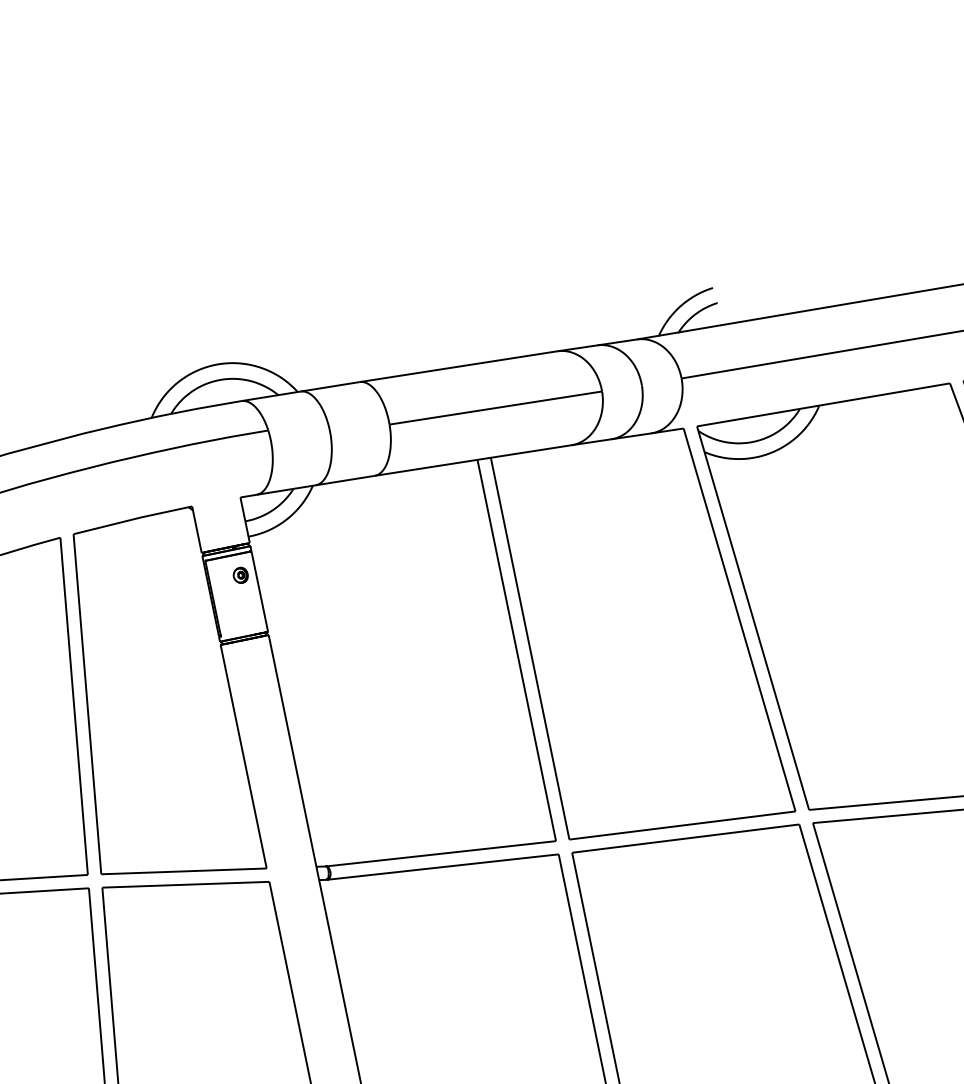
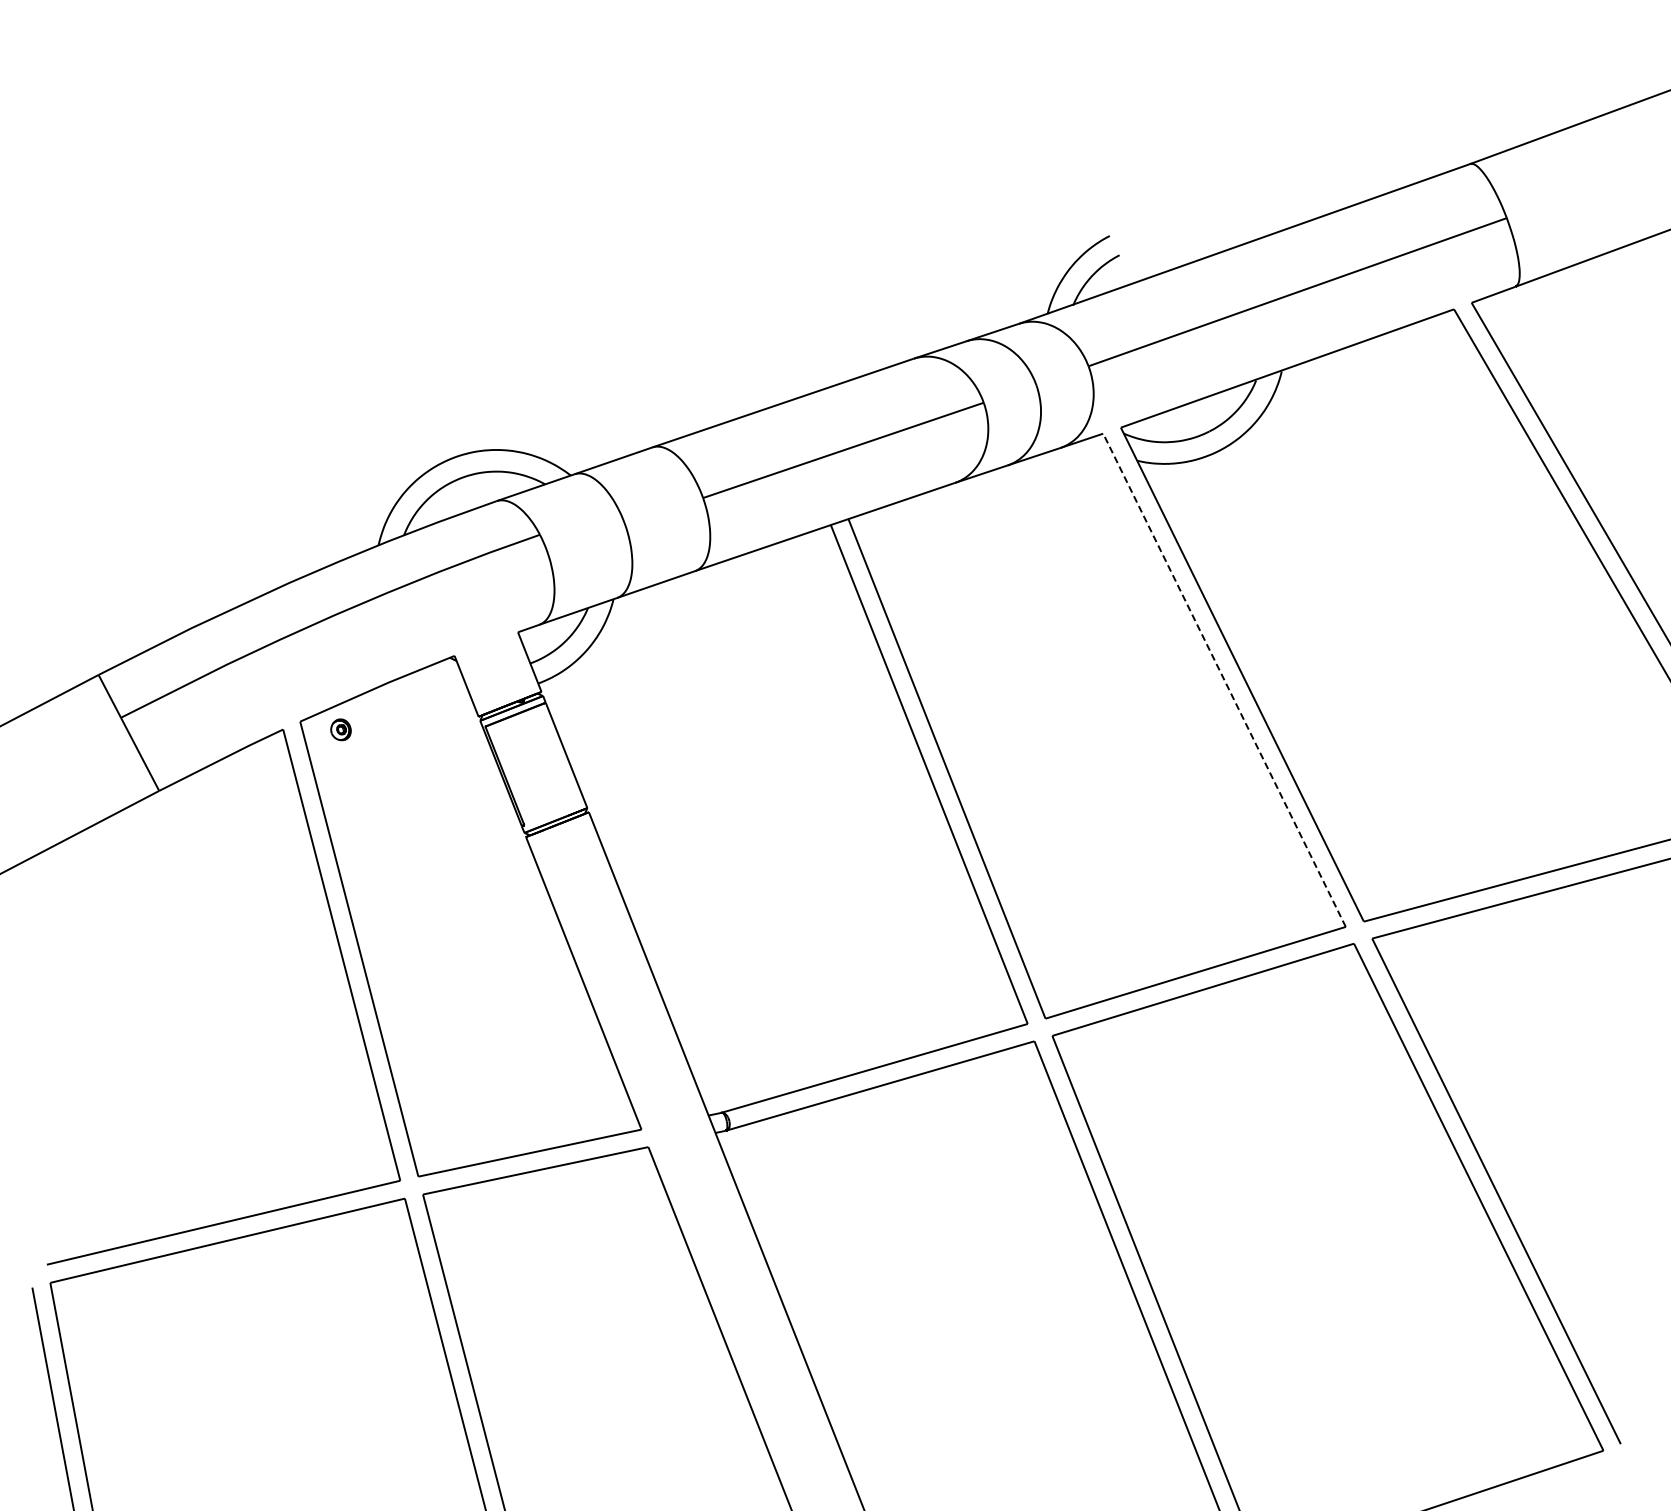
part: (240, 575) -> (340, 729), moved
line: (739, 620) -> (1224, 680), solid -> dashed

